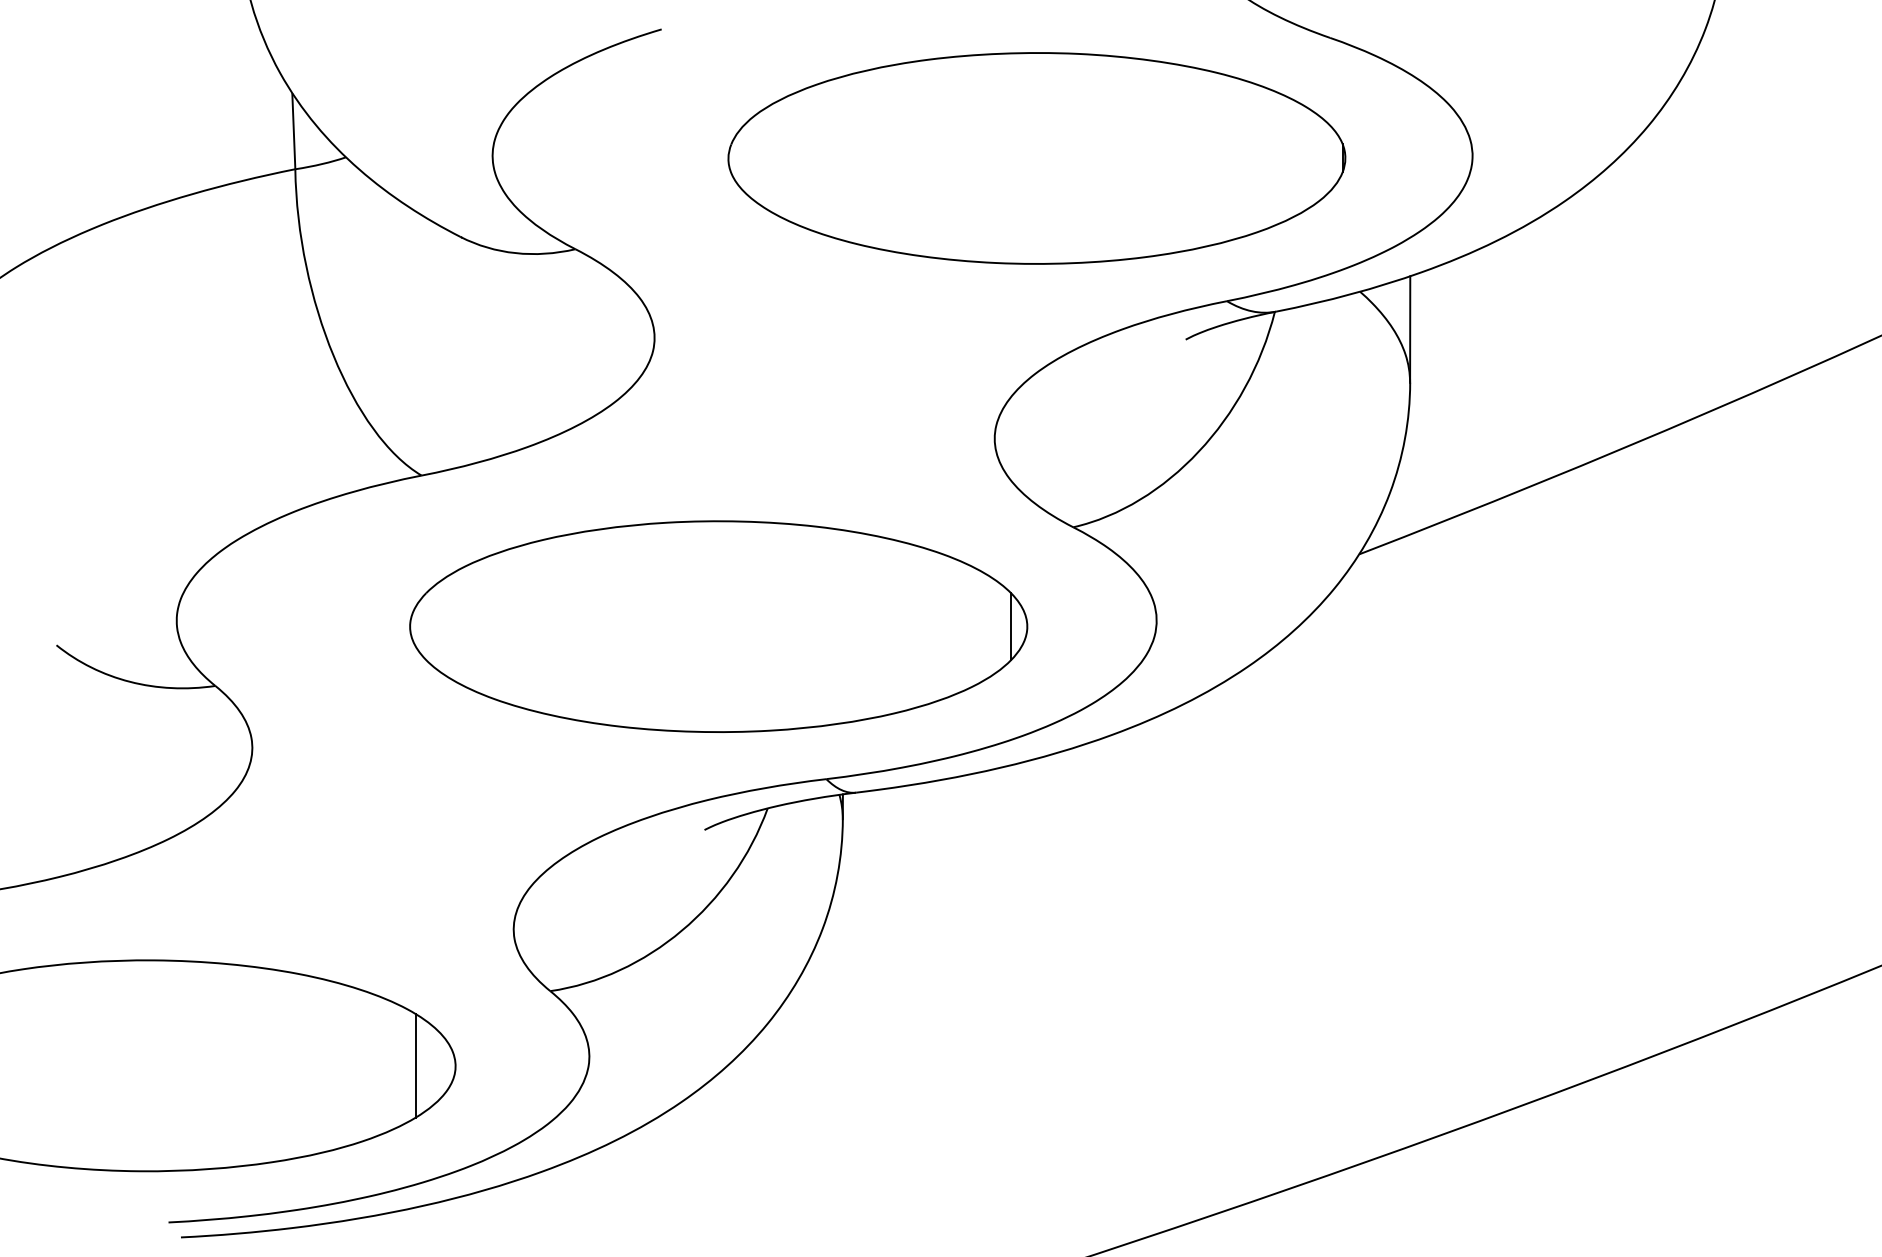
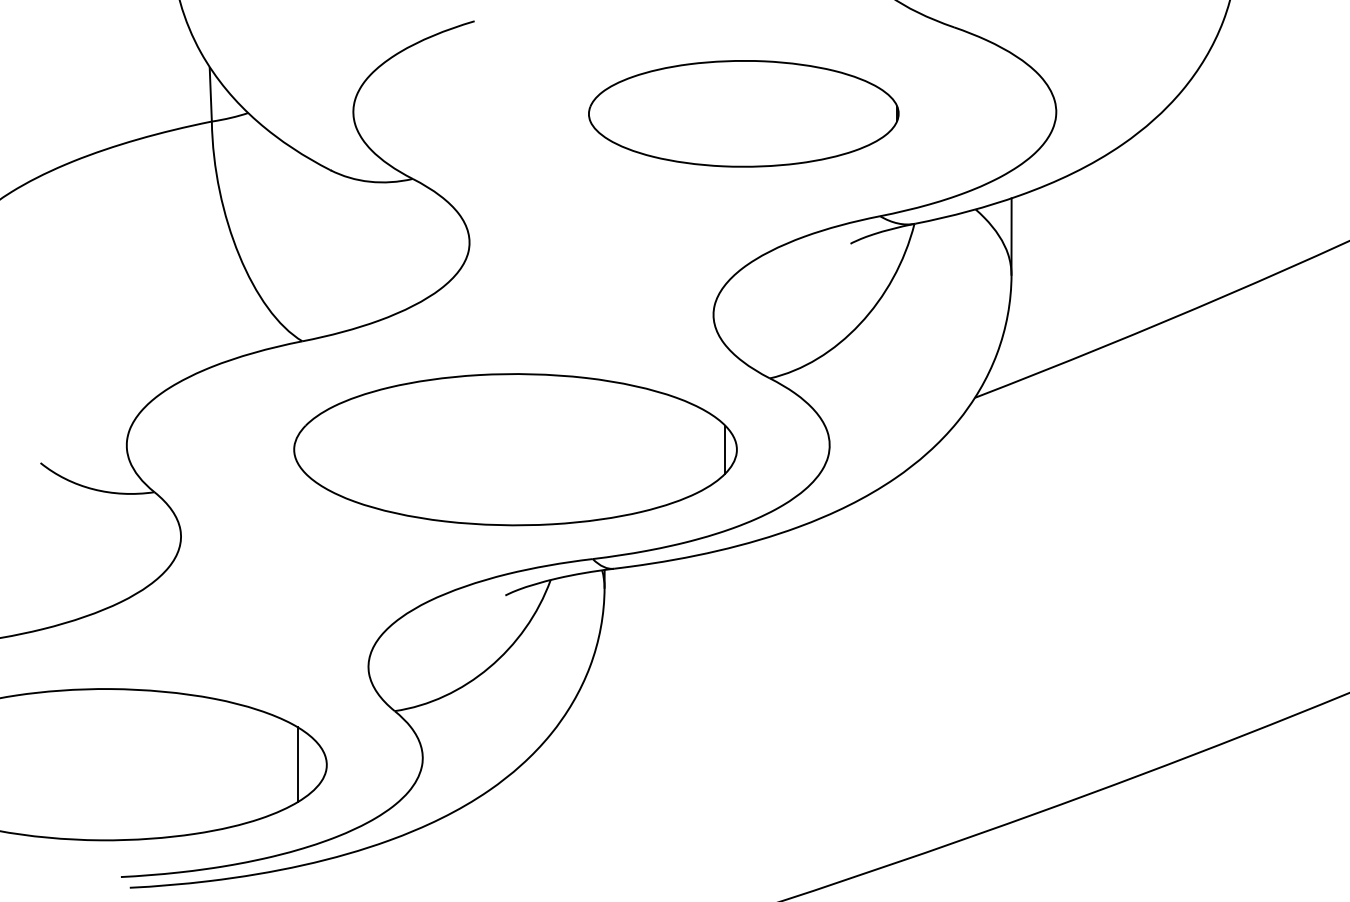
part: (1036, 158) -> (743, 113), size x0.7

